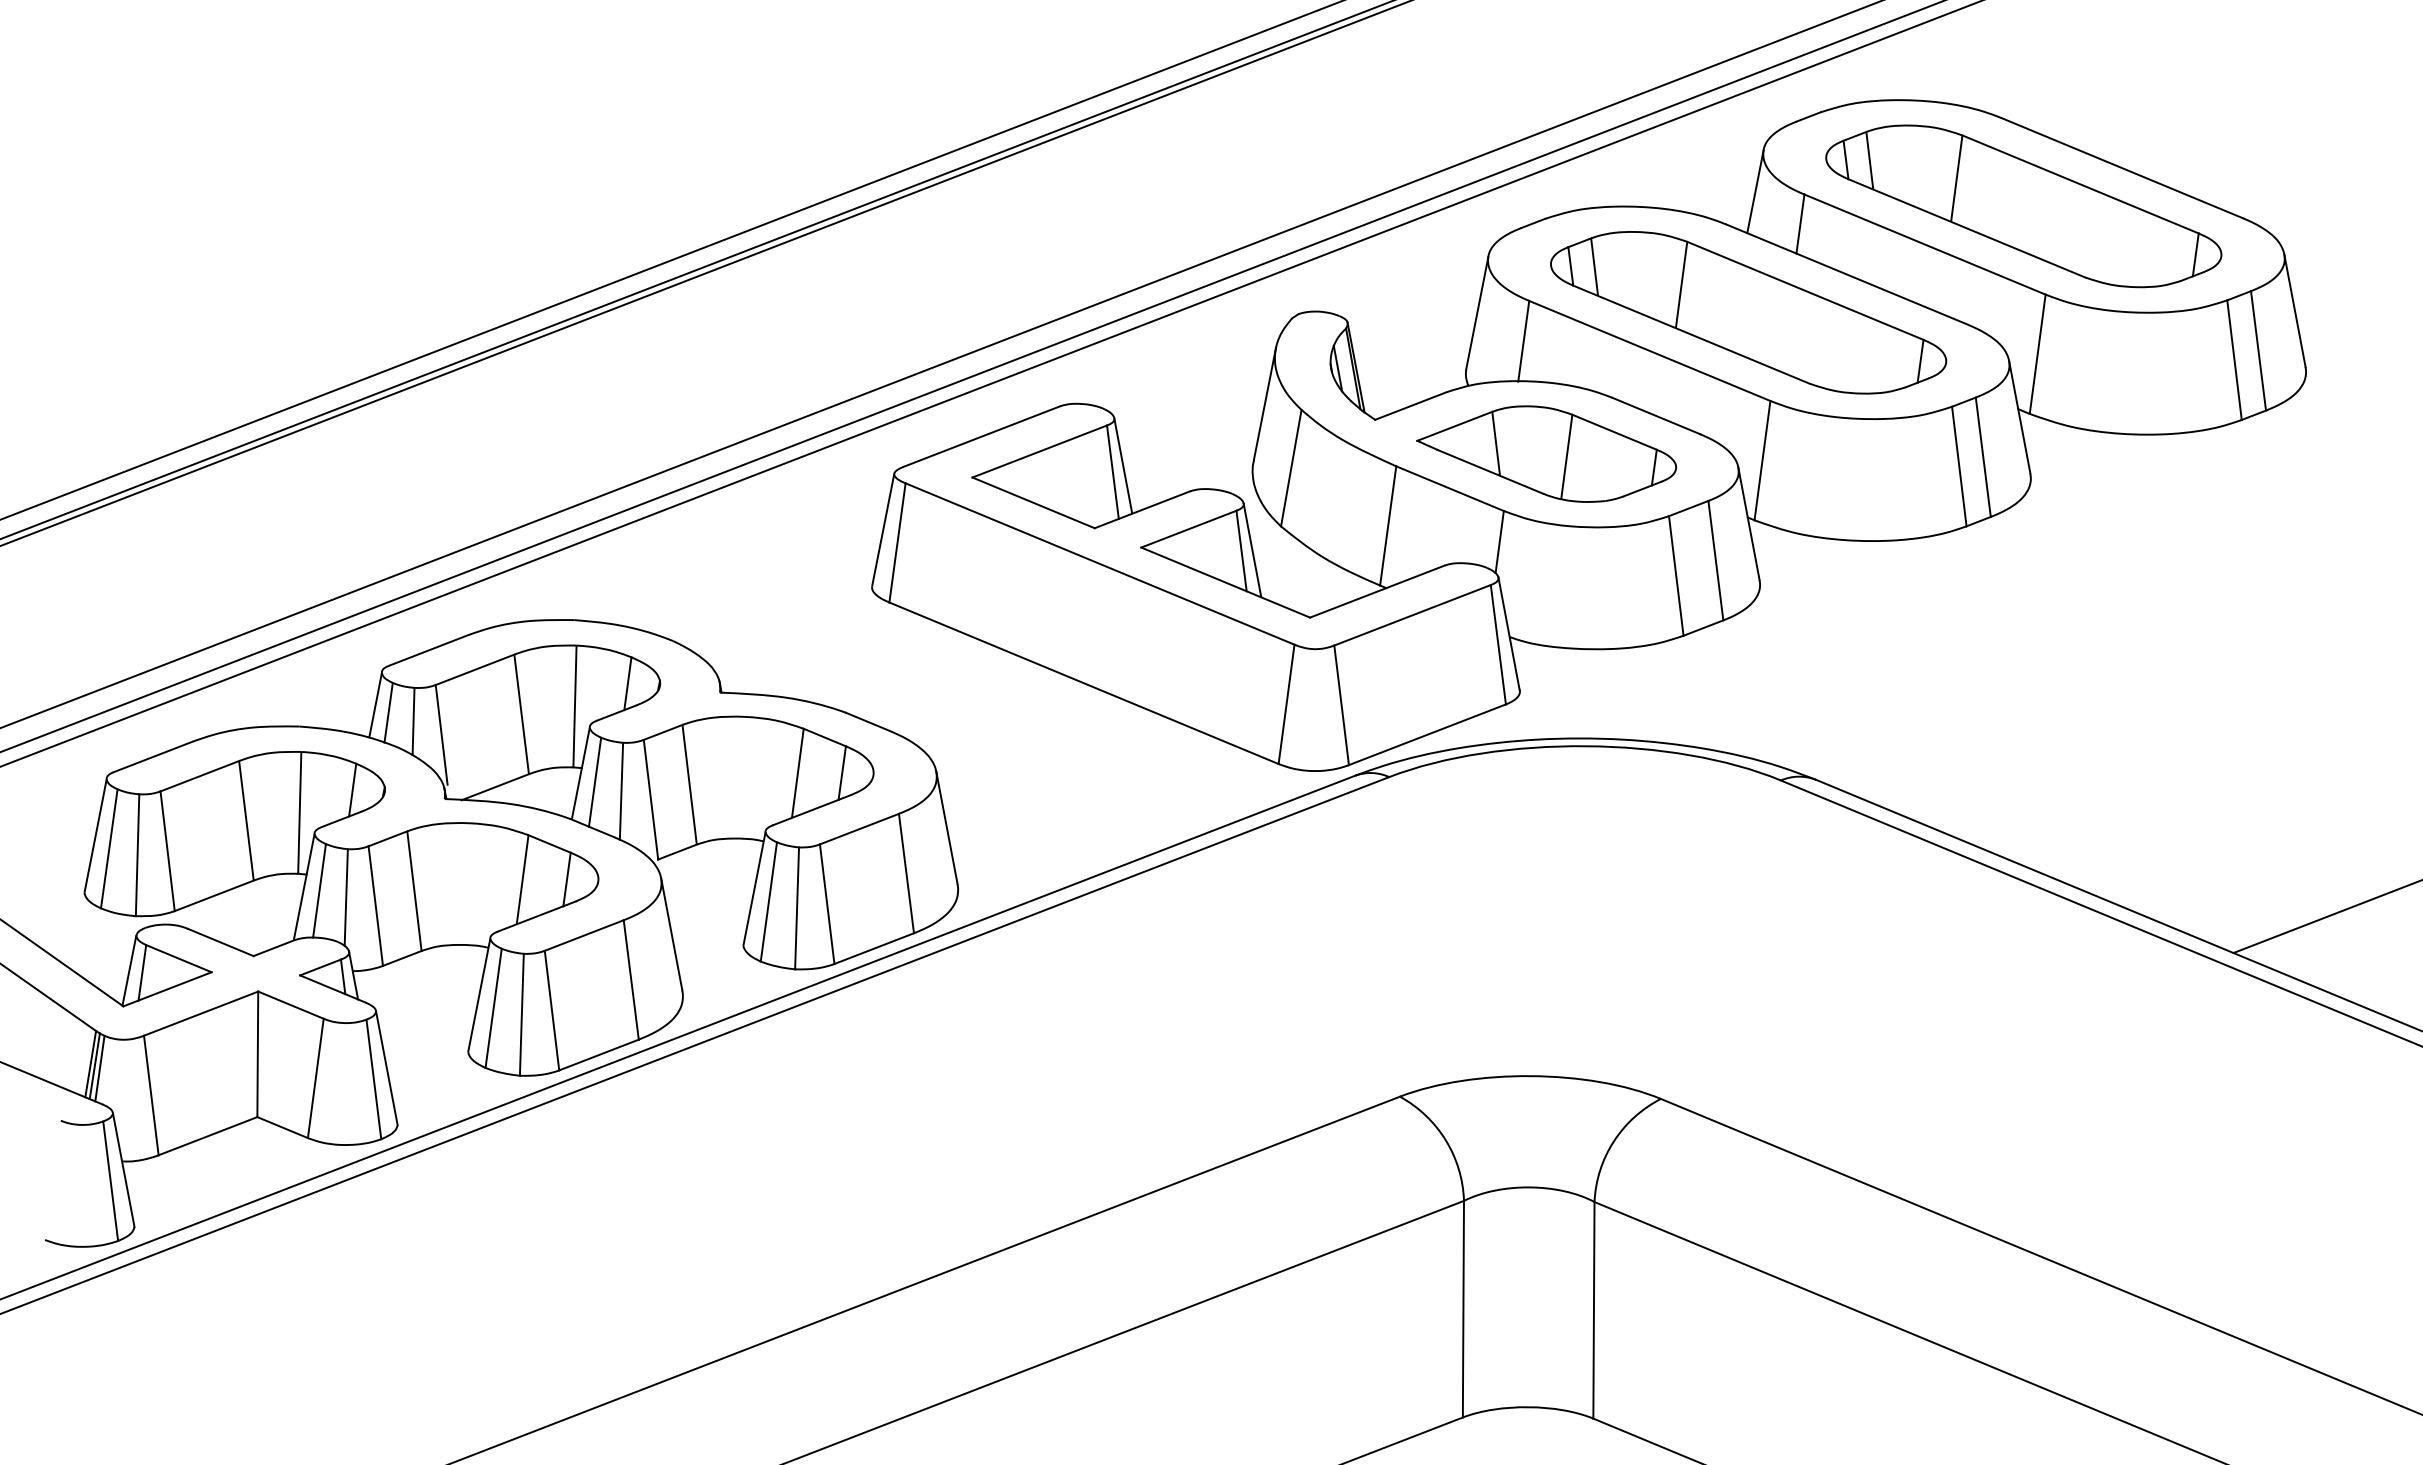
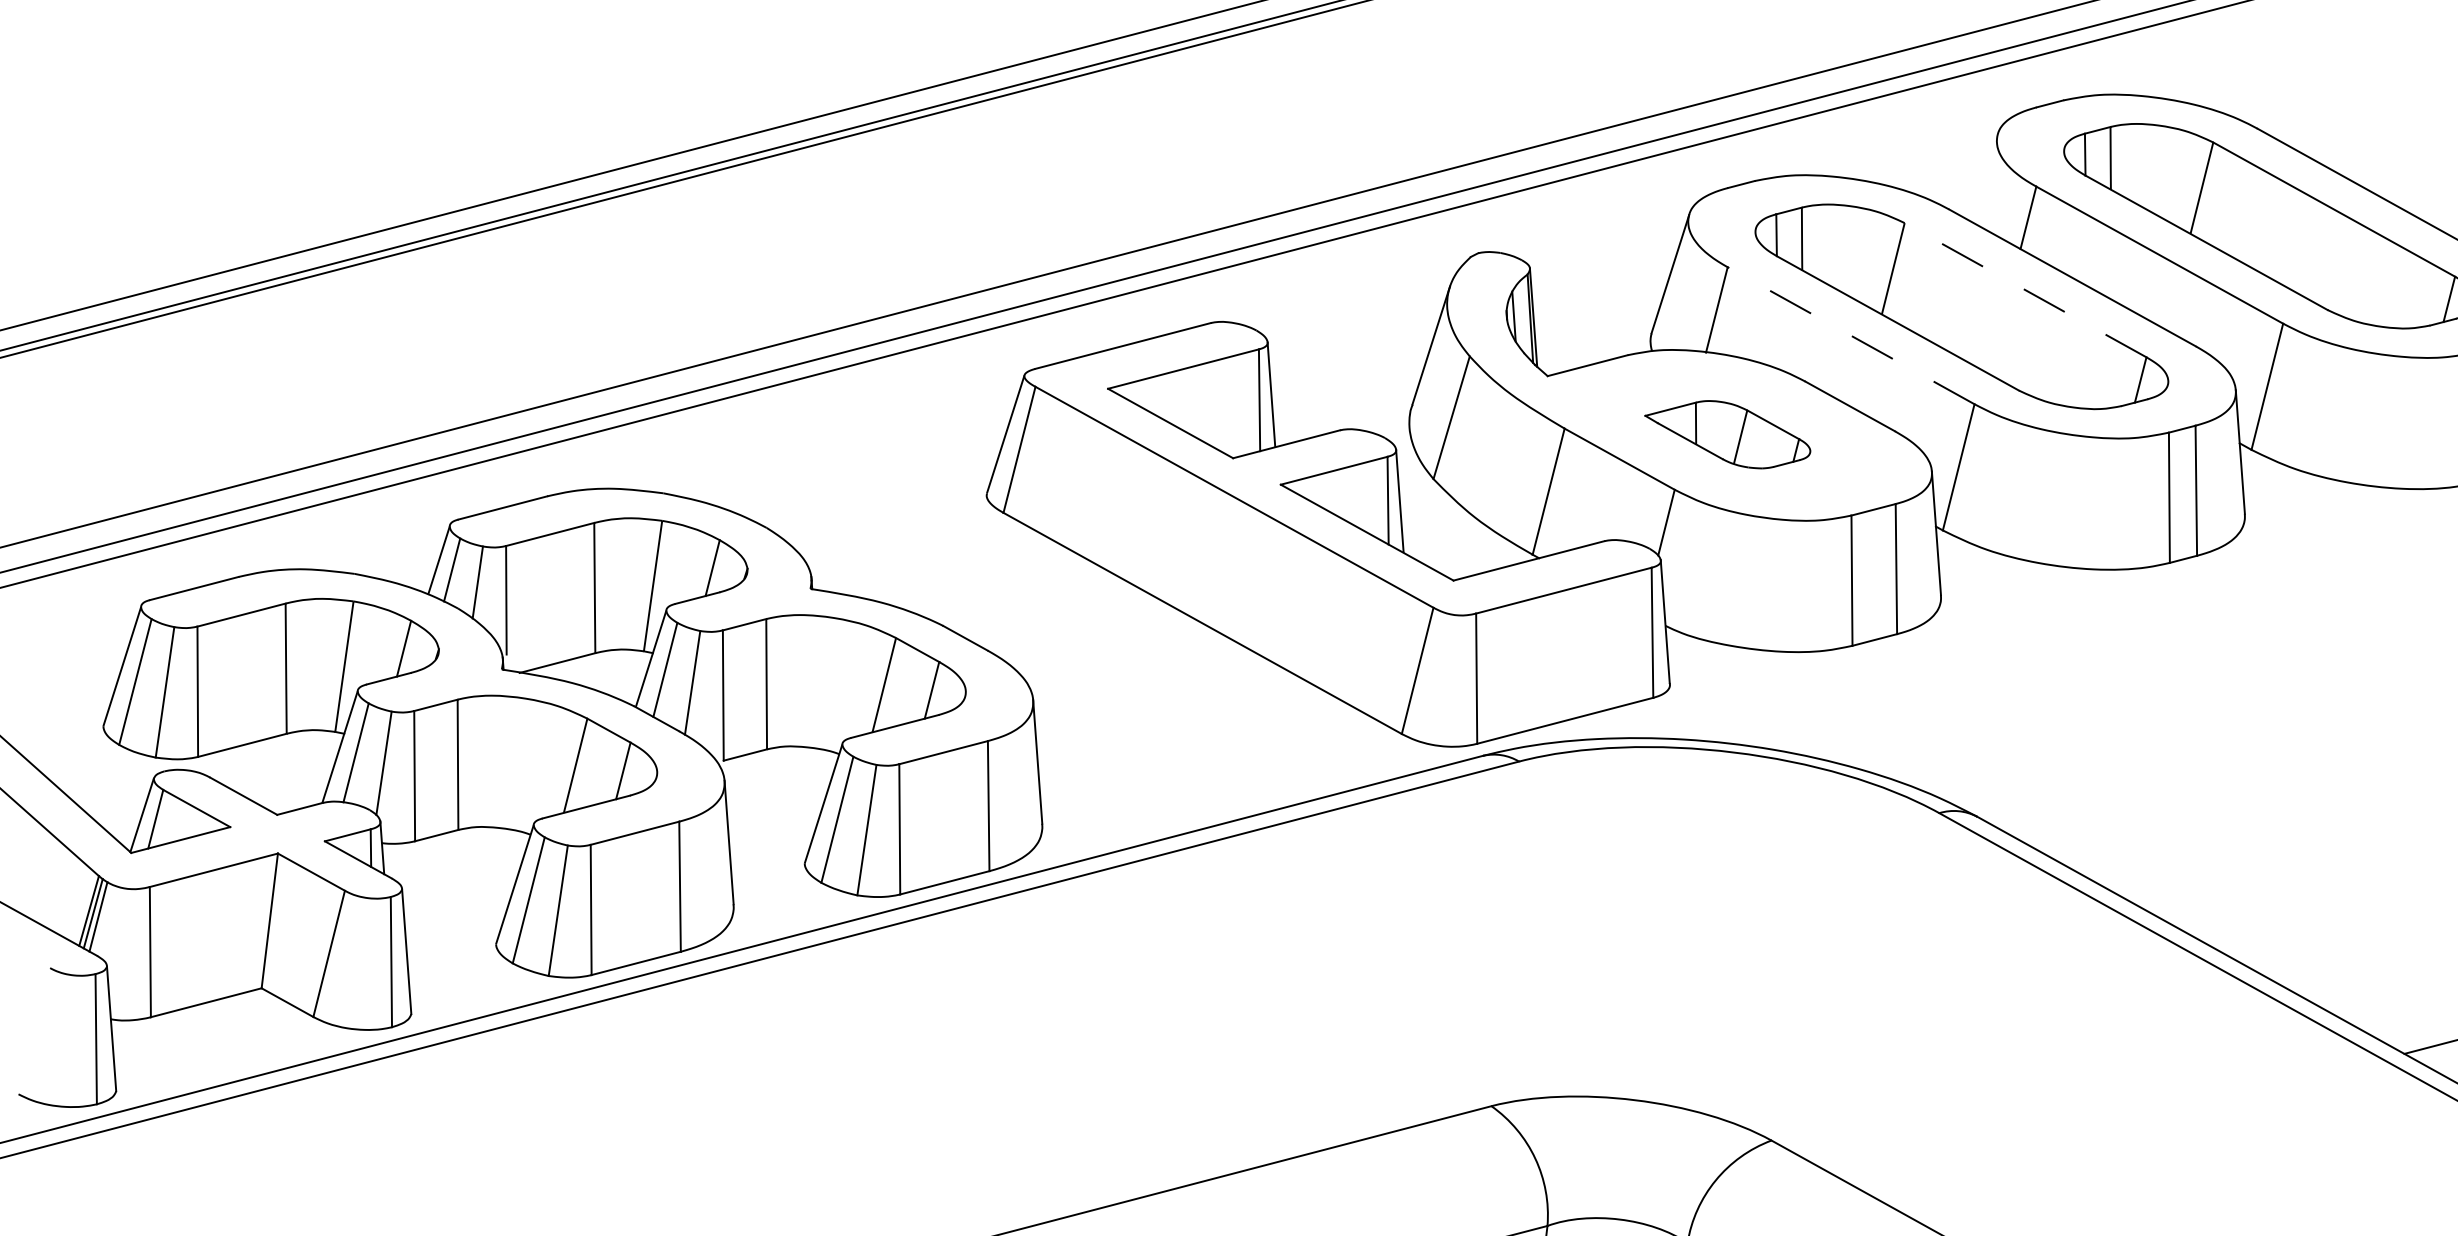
line: (1755, 191) -> (1984, 177), removed
line: (1805, 290) -> (2025, 289), solid -> dashed
line: (1649, 350) -> (1850, 335), solid -> dashed
part: (1546, 453) -> (1727, 433), size x0.6

